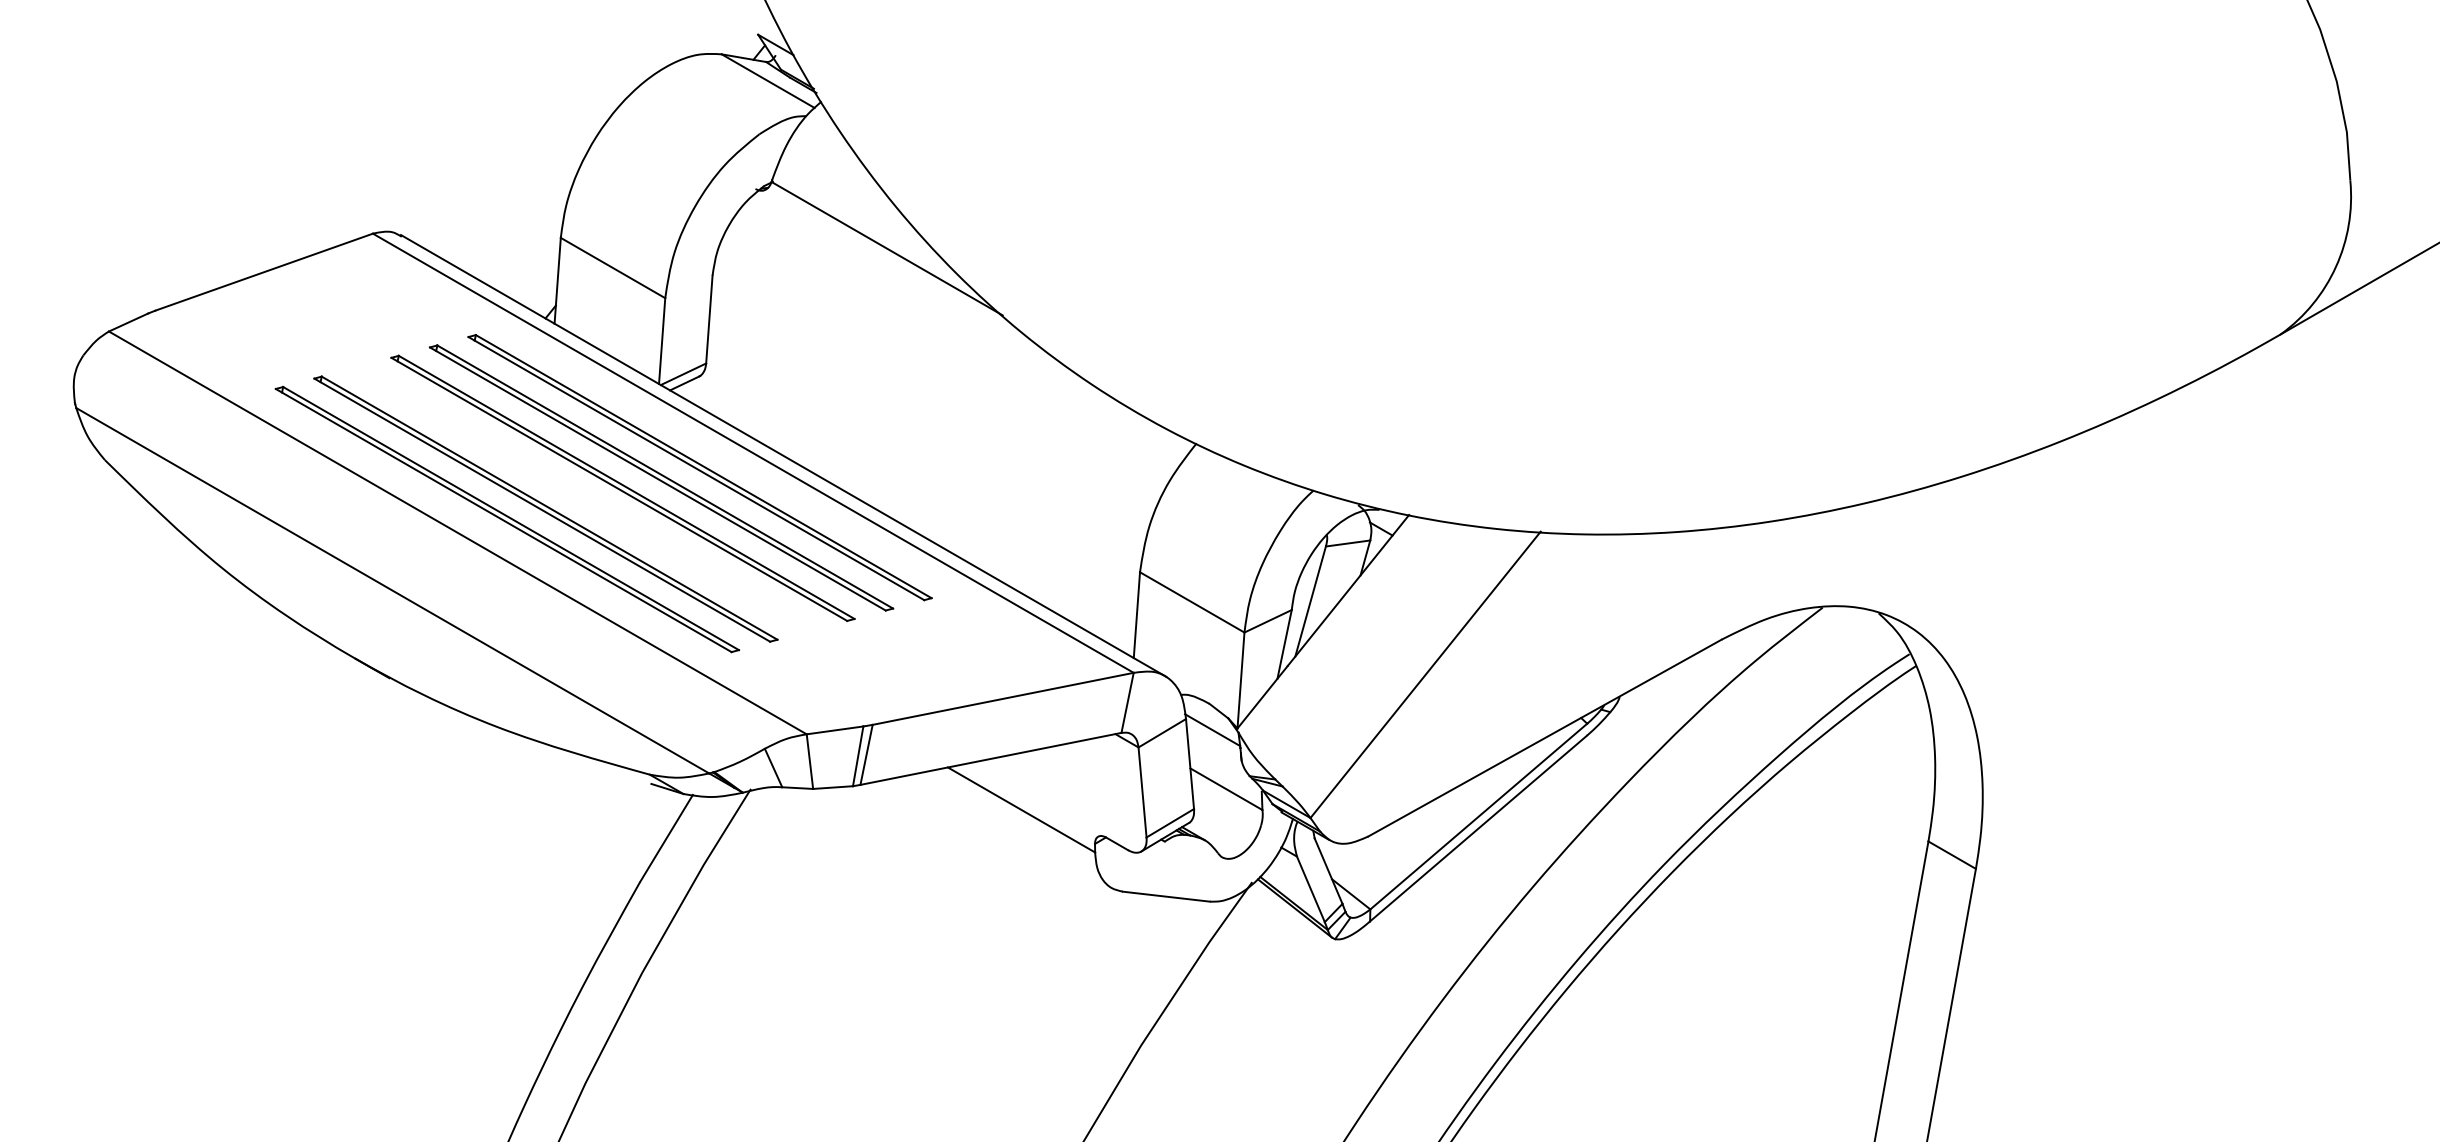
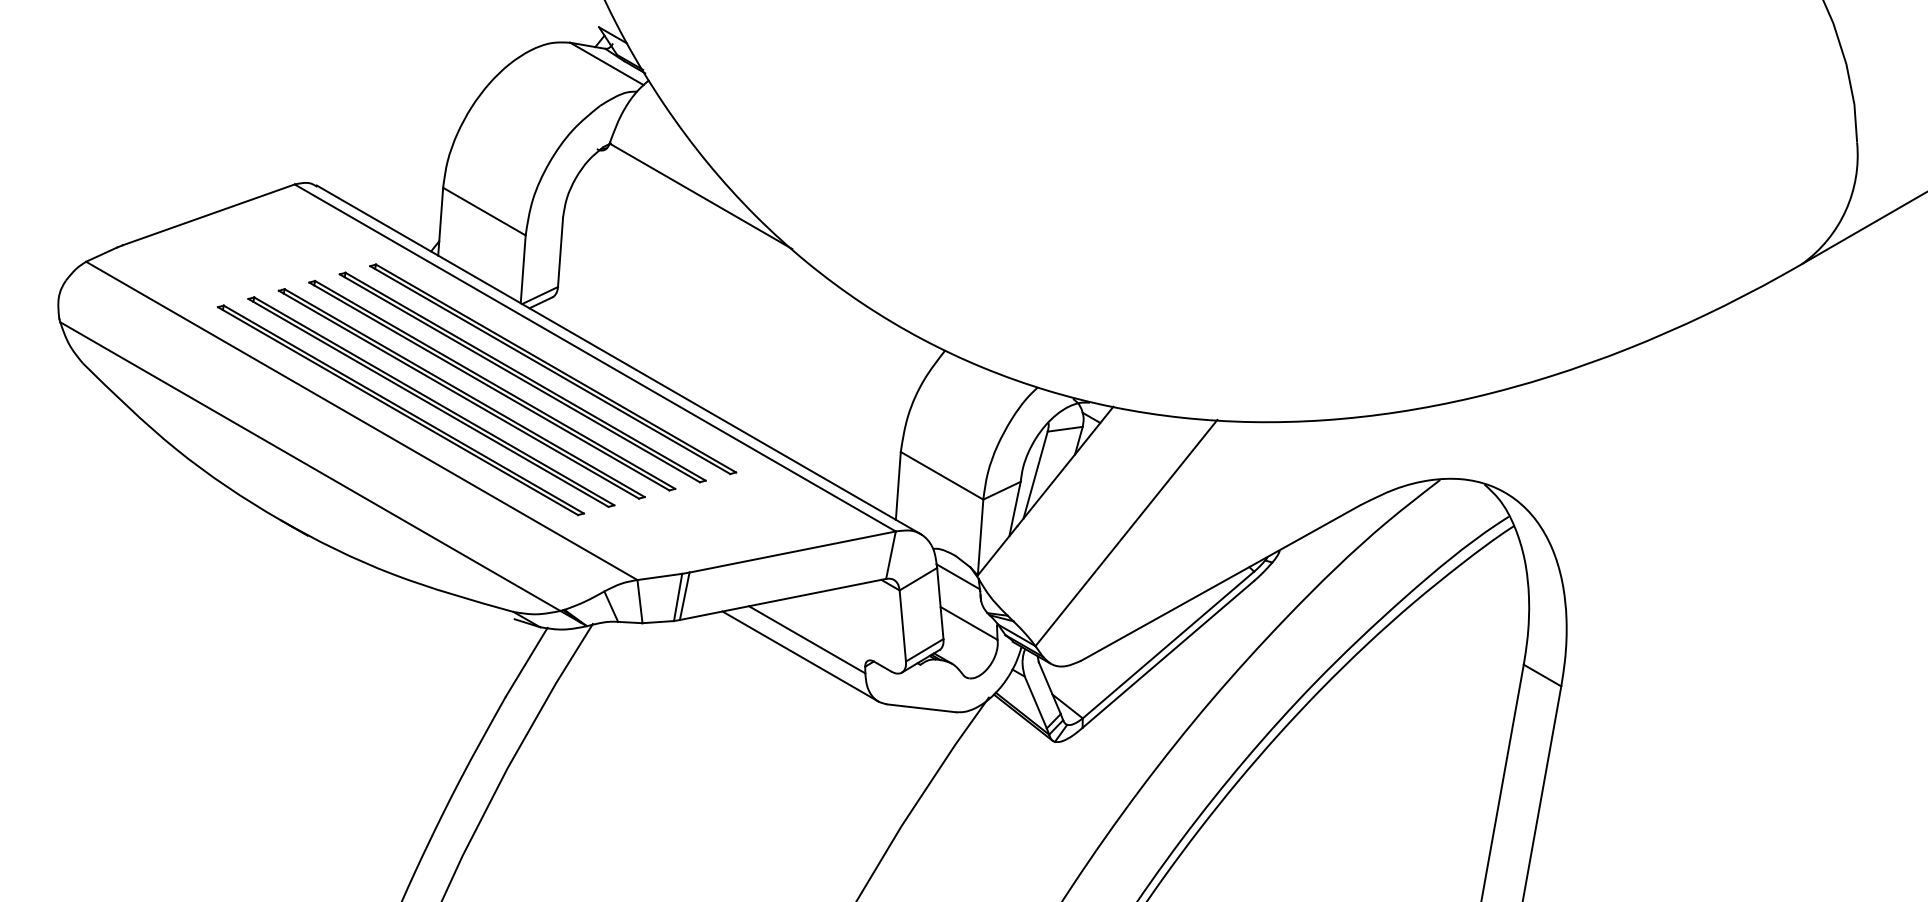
part: (584, 498) -> (461, 393), added
line: (1013, 831) -> (800, 656), added

